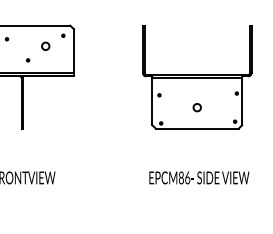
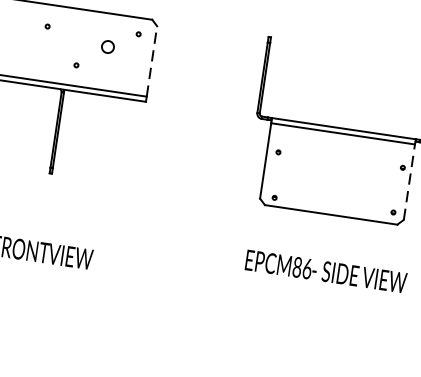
line: (73, 51) -> (151, 61), solid -> dashed
line: (242, 101) -> (410, 181), solid -> dashed
circle: (196, 107) -> (334, 180), removed
text: (199, 177) -> (326, 271), moved

